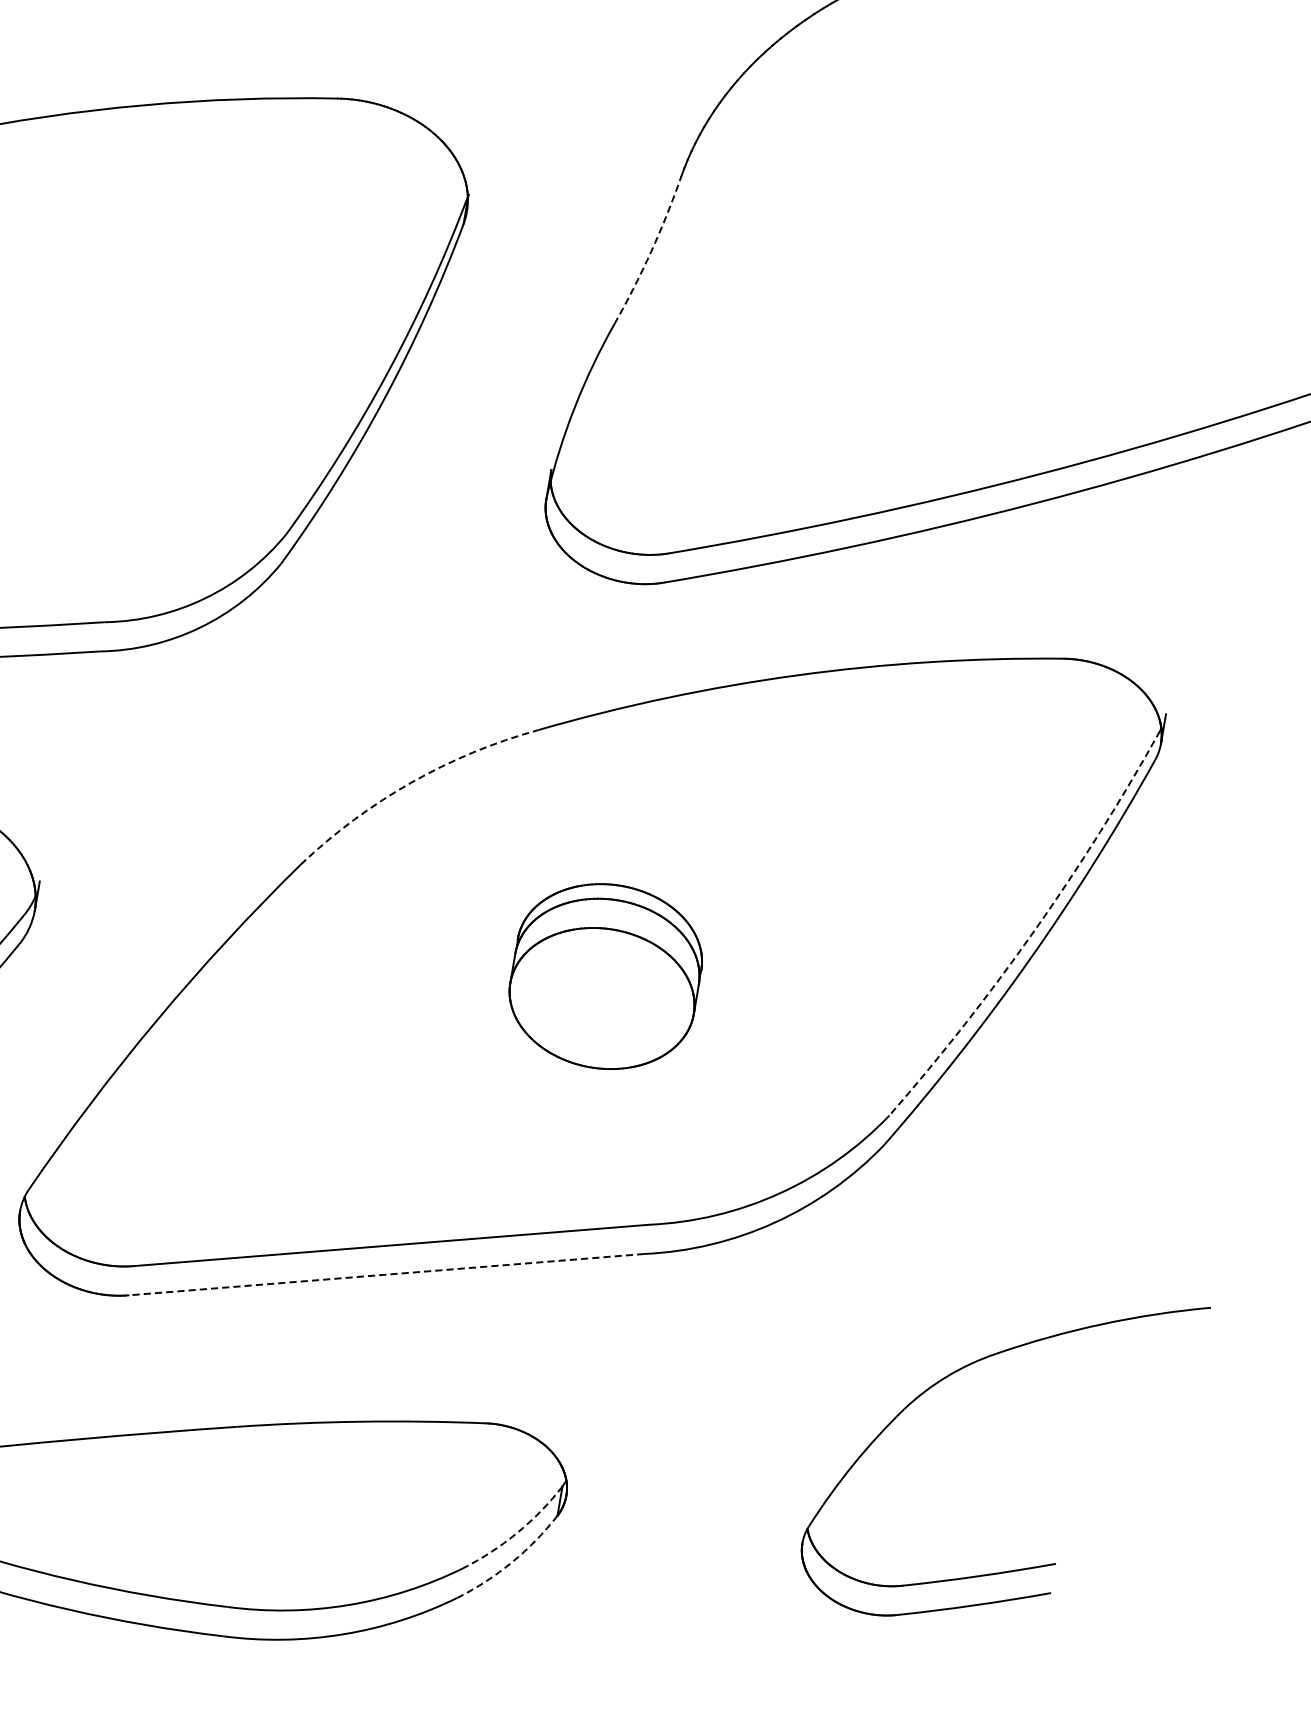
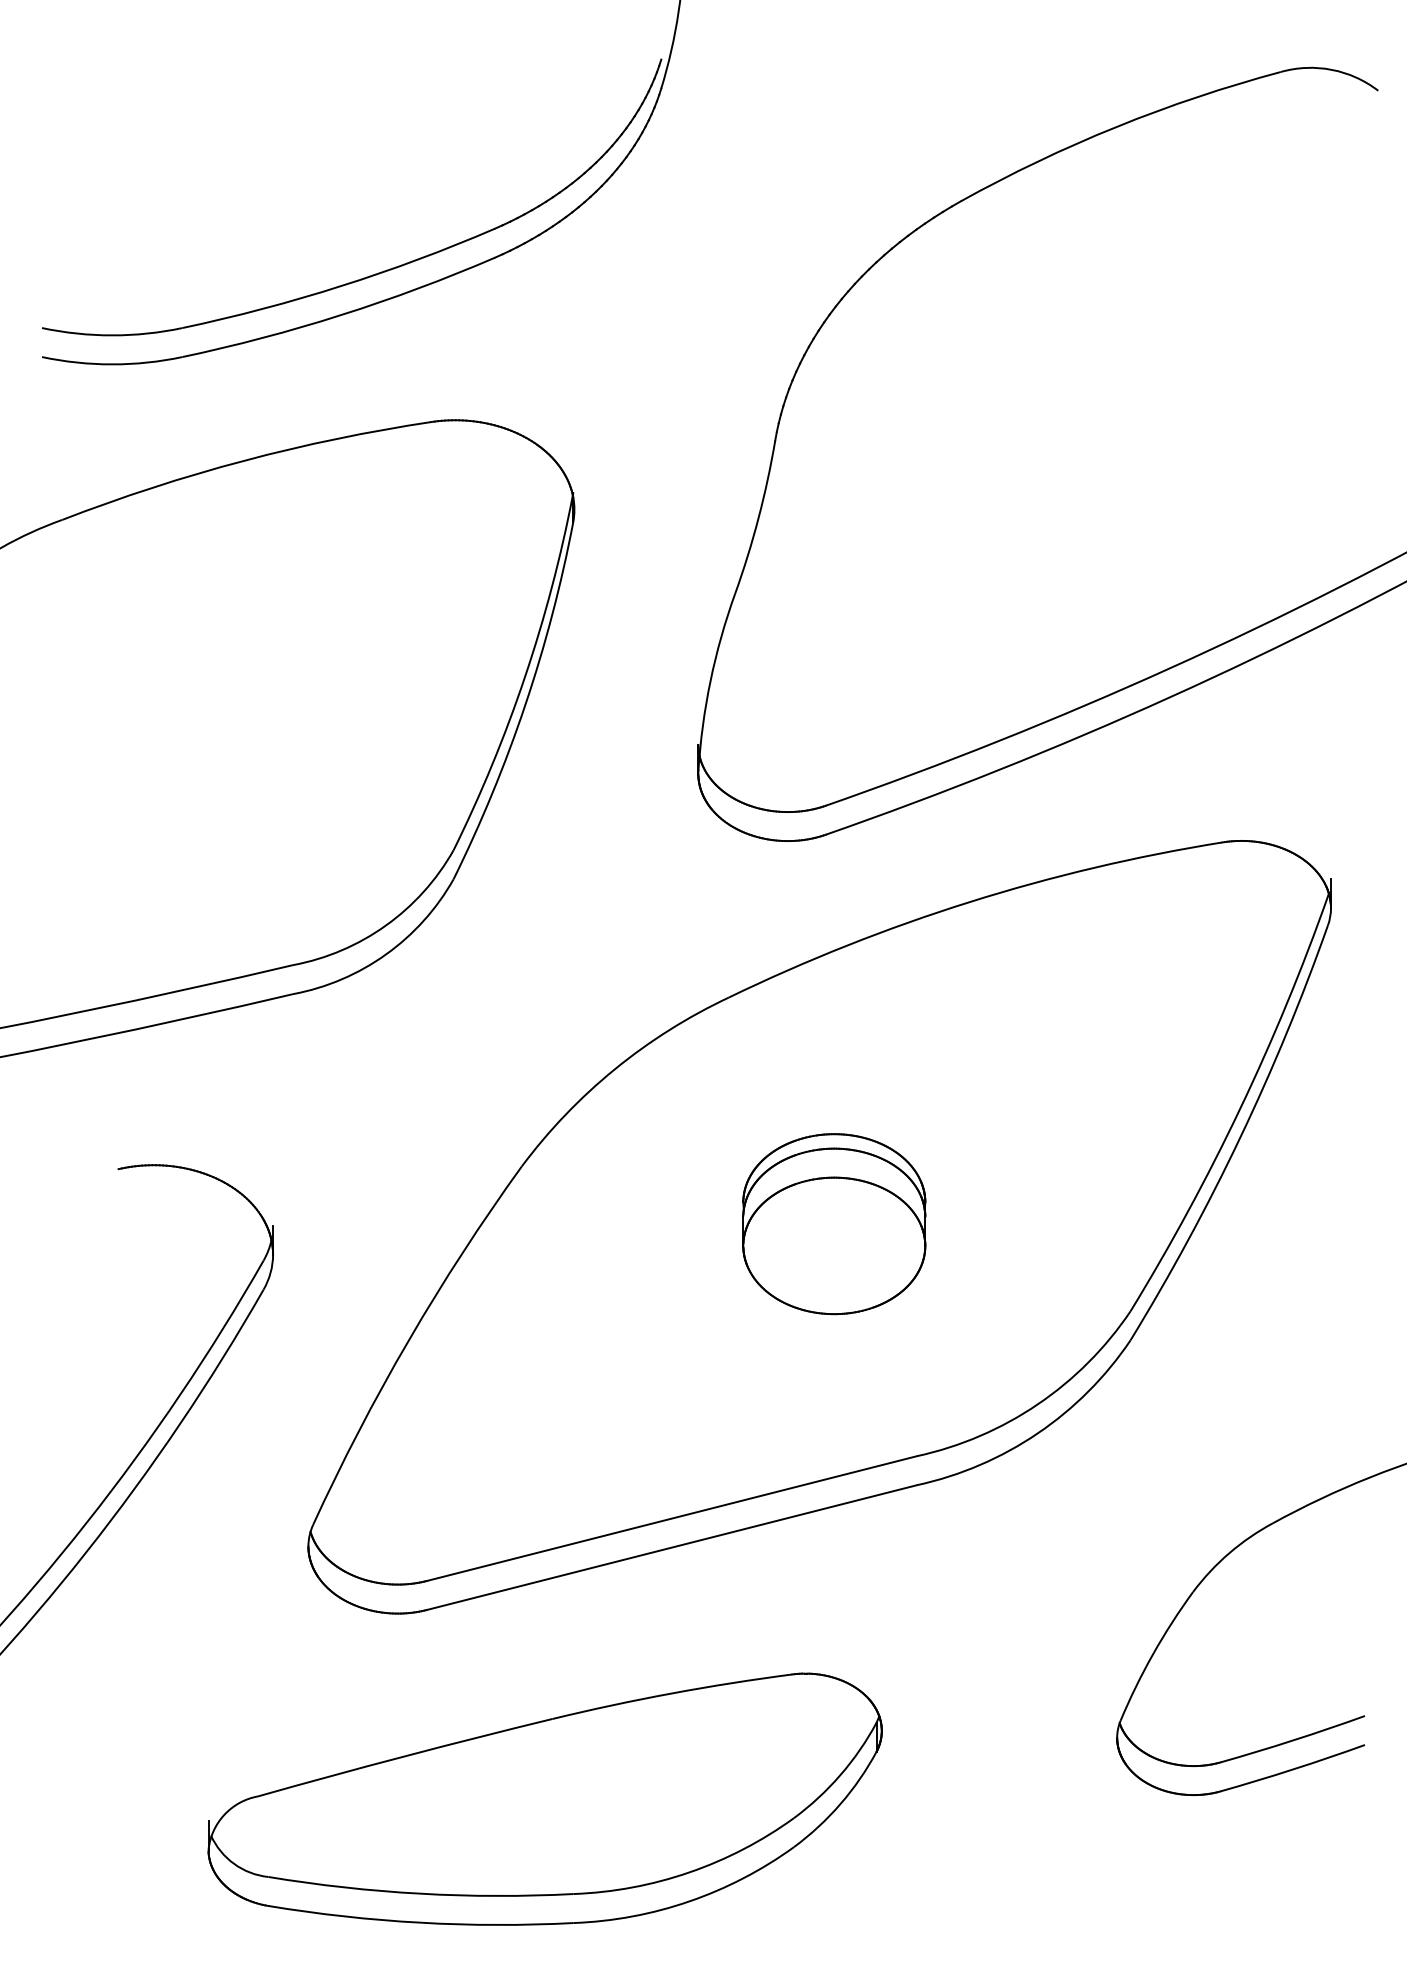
arc: (651, 252) -> (758, 518), dashed -> solid
arc: (410, 782) -> (614, 1069), dashed -> solid
arc: (1035, 930) -> (1240, 1108), dashed -> solid
line: (385, 1274) -> (671, 1547), dashed -> solid
arc: (517, 1533) -> (840, 1775), dashed -> solid
arc: (512, 1562) -> (840, 1804), dashed -> solid

